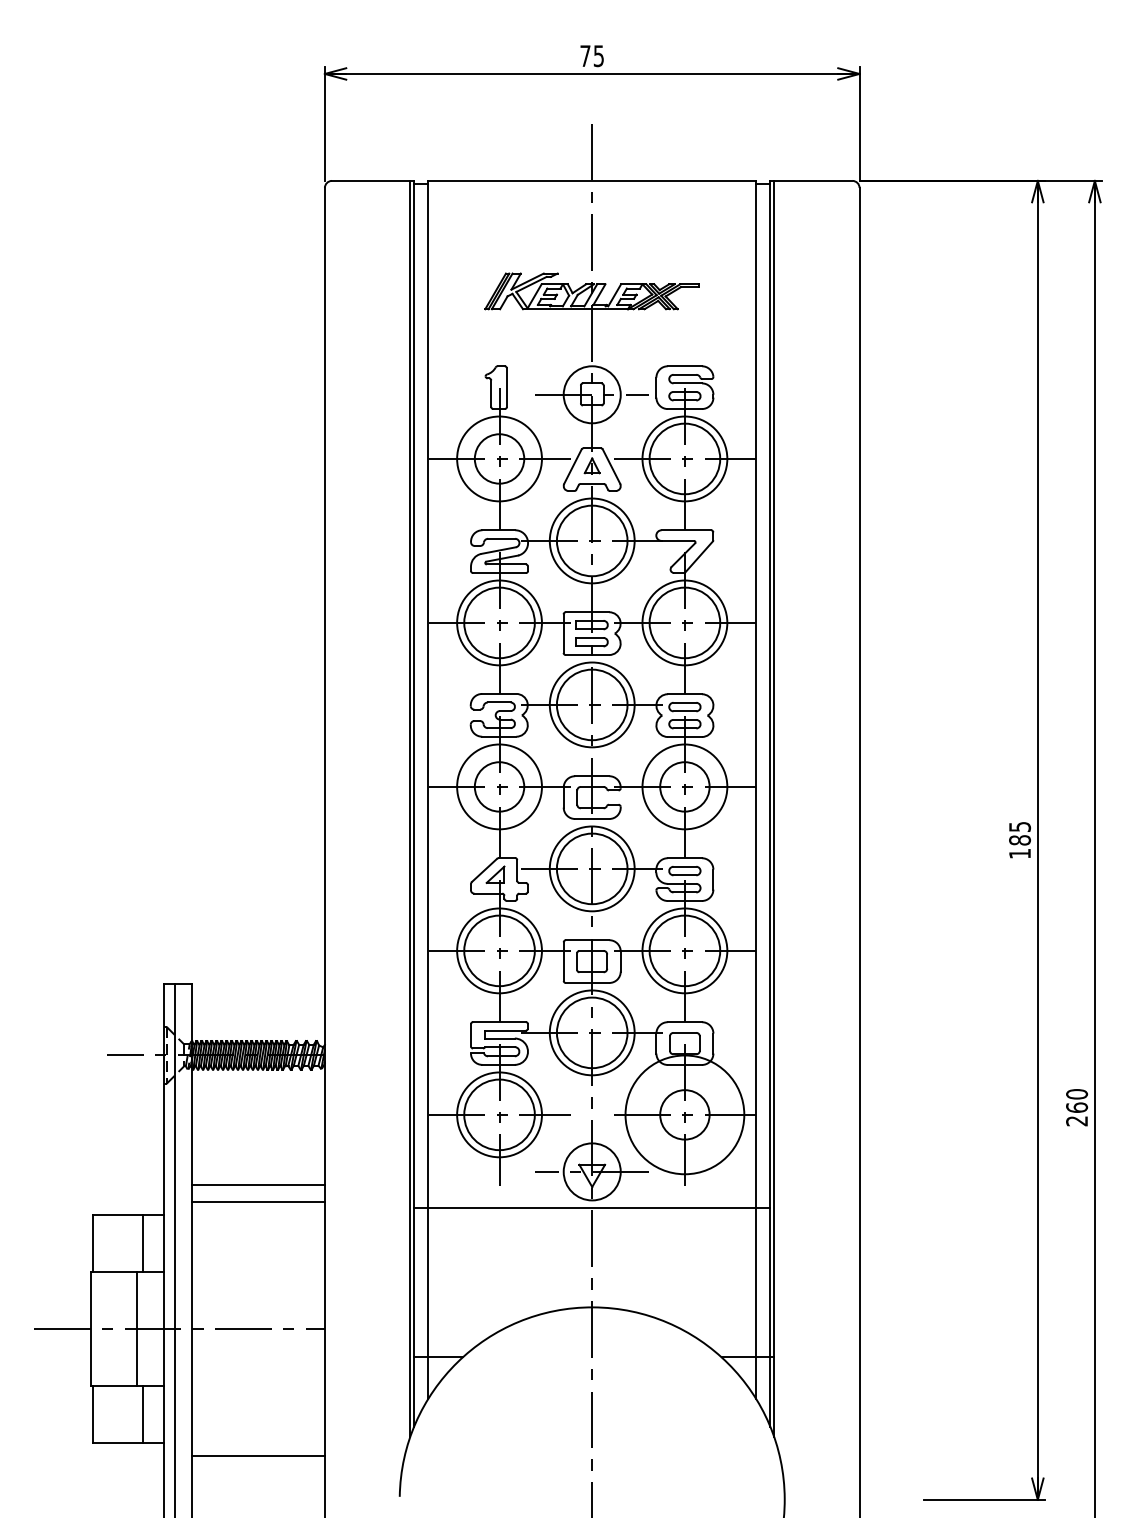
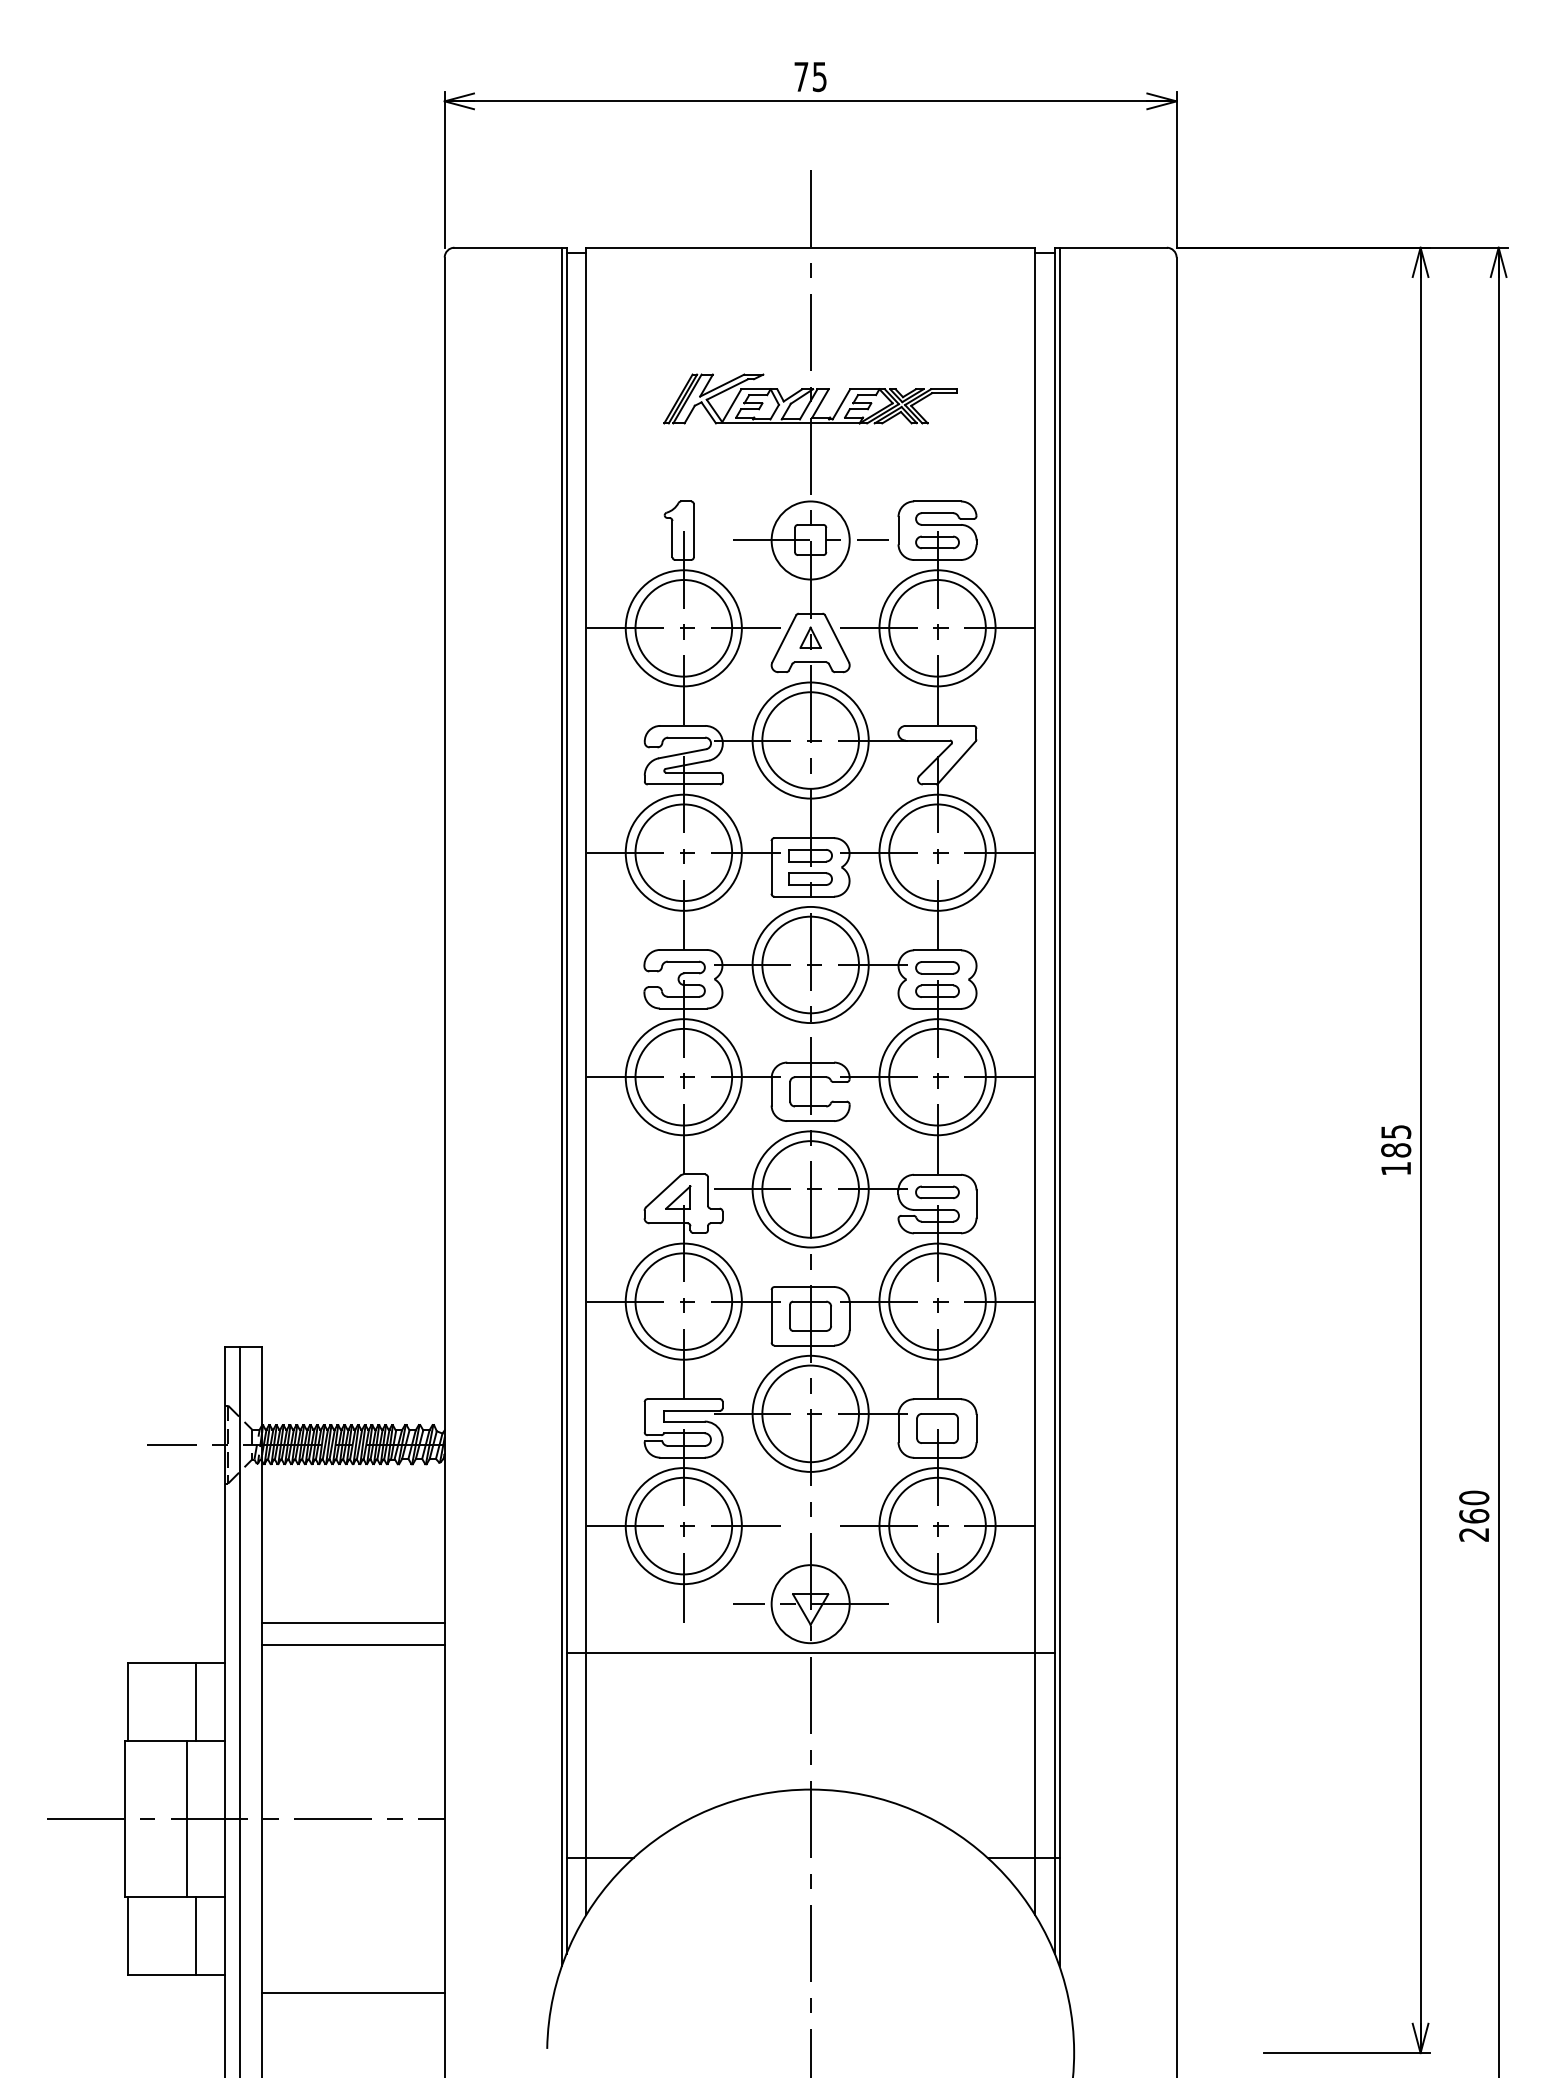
circle: (499, 459) -> (683, 628), size x1.43
circle: (499, 786) -> (683, 1076), size x1.43
circle: (684, 786) -> (937, 1076), size x1.43
circle: (684, 1114) -> (937, 1525), size x1.43
circle: (684, 1115) -> (937, 1526), size x0.71

